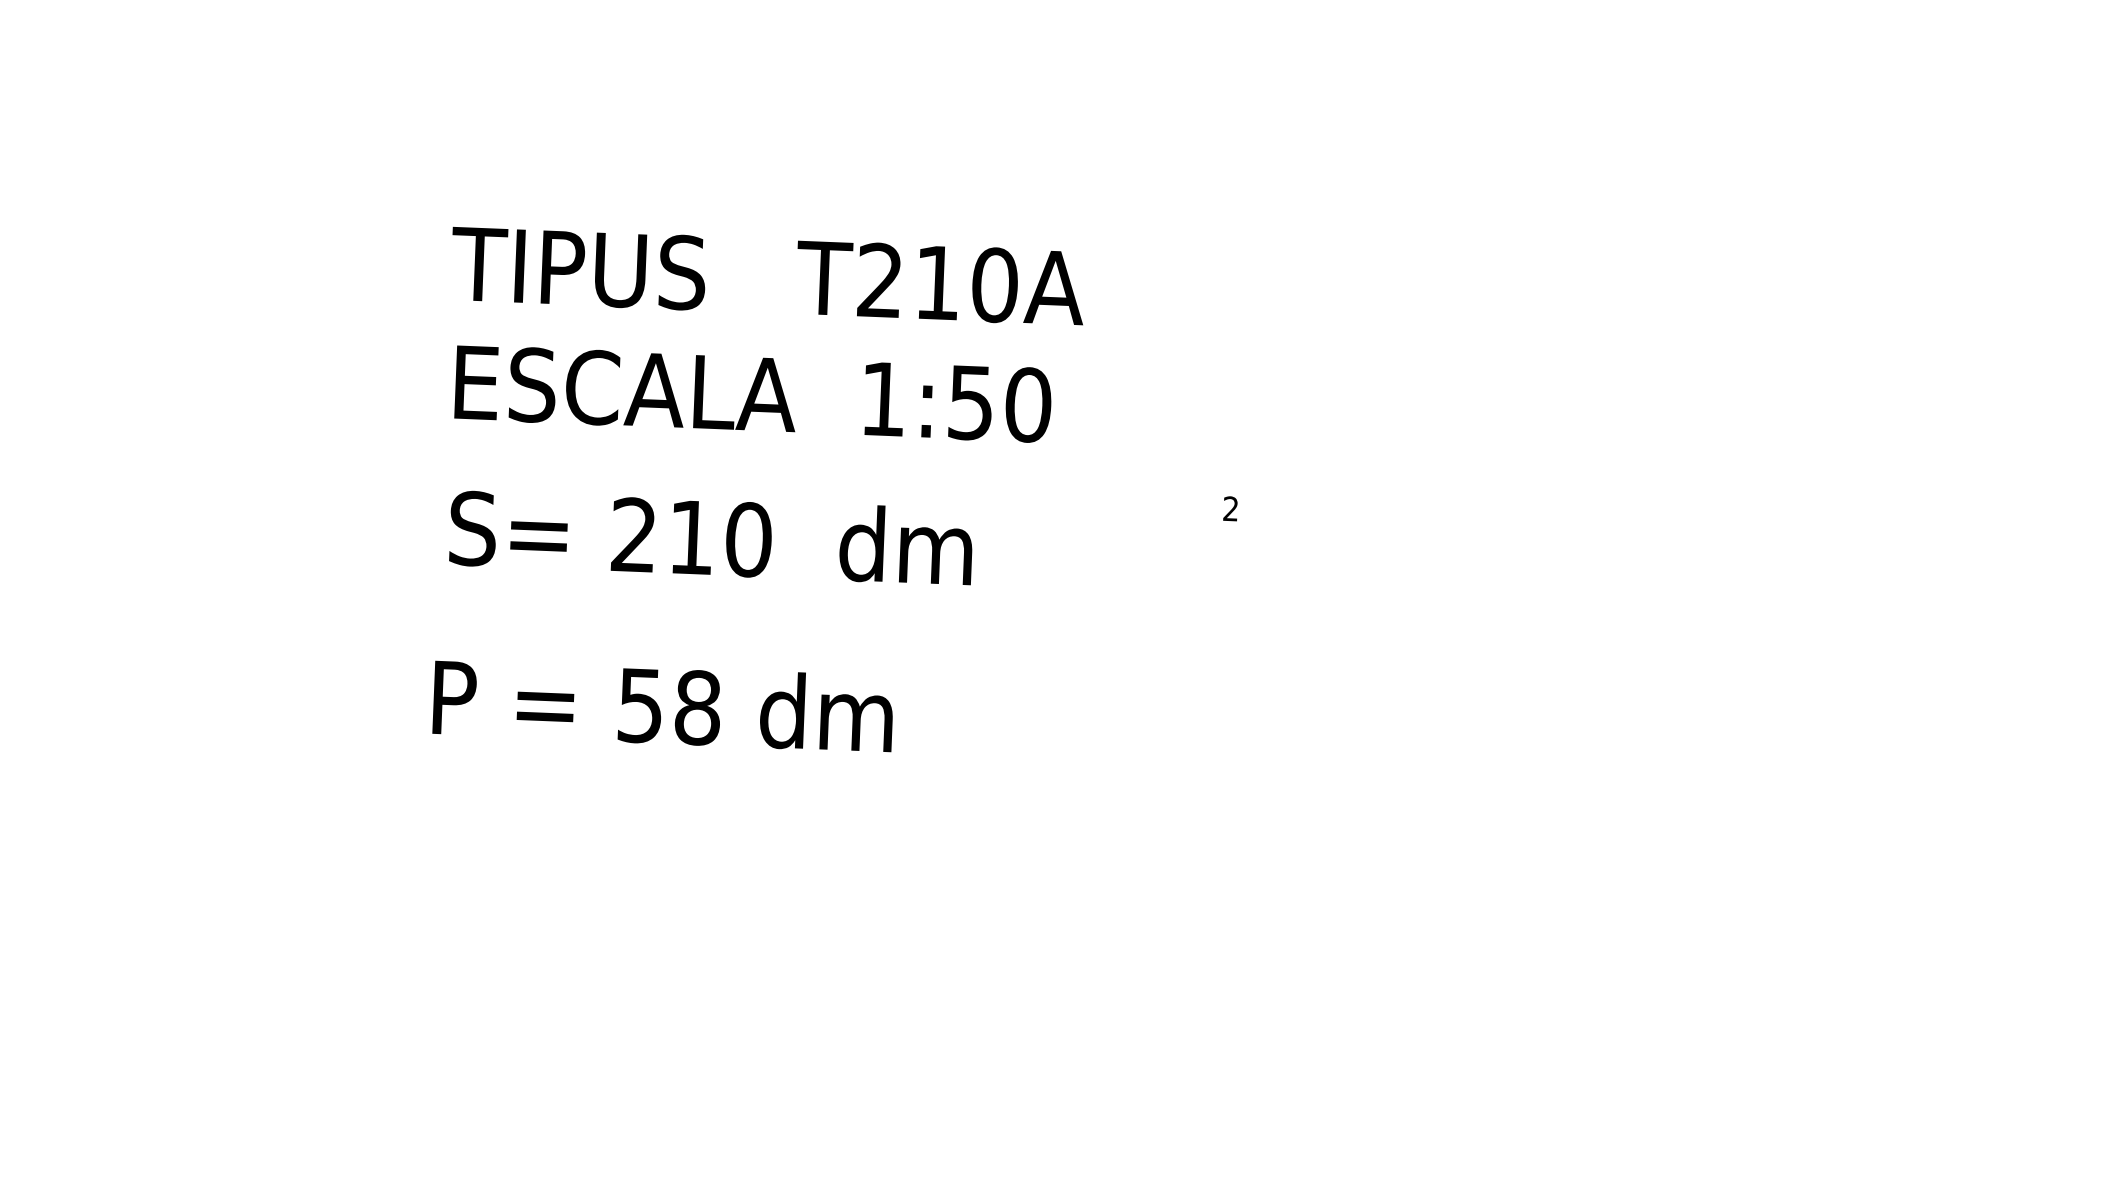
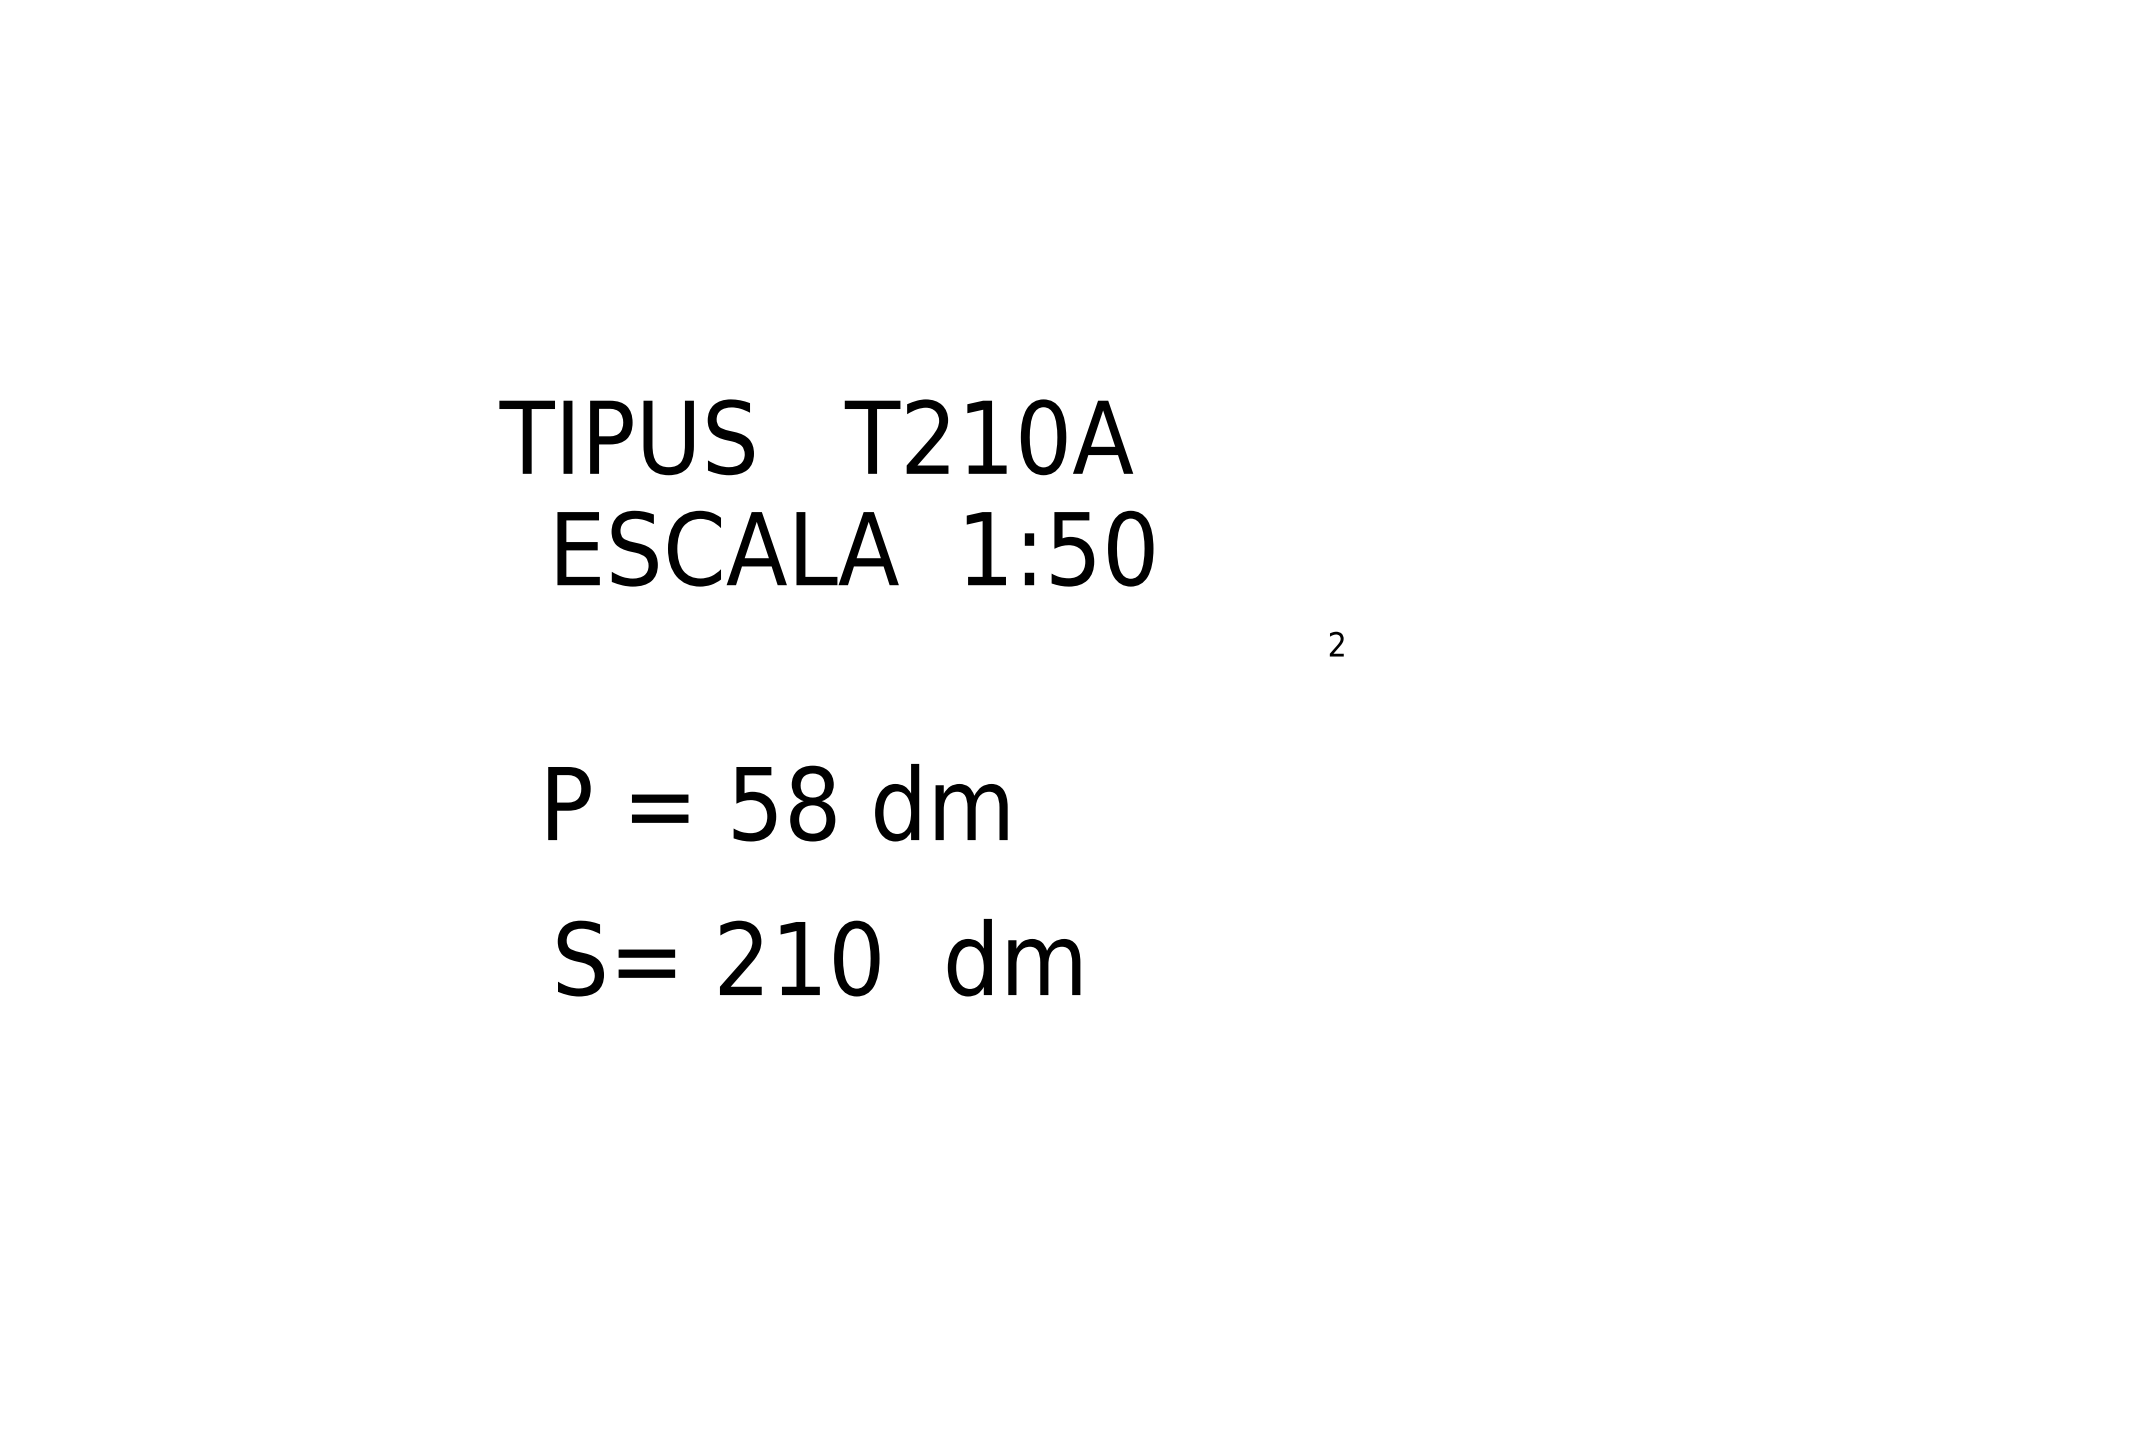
text: (767, 276) -> (815, 437), moved
text: (710, 537) -> (818, 957), moved
text: (662, 705) -> (777, 802), moved

